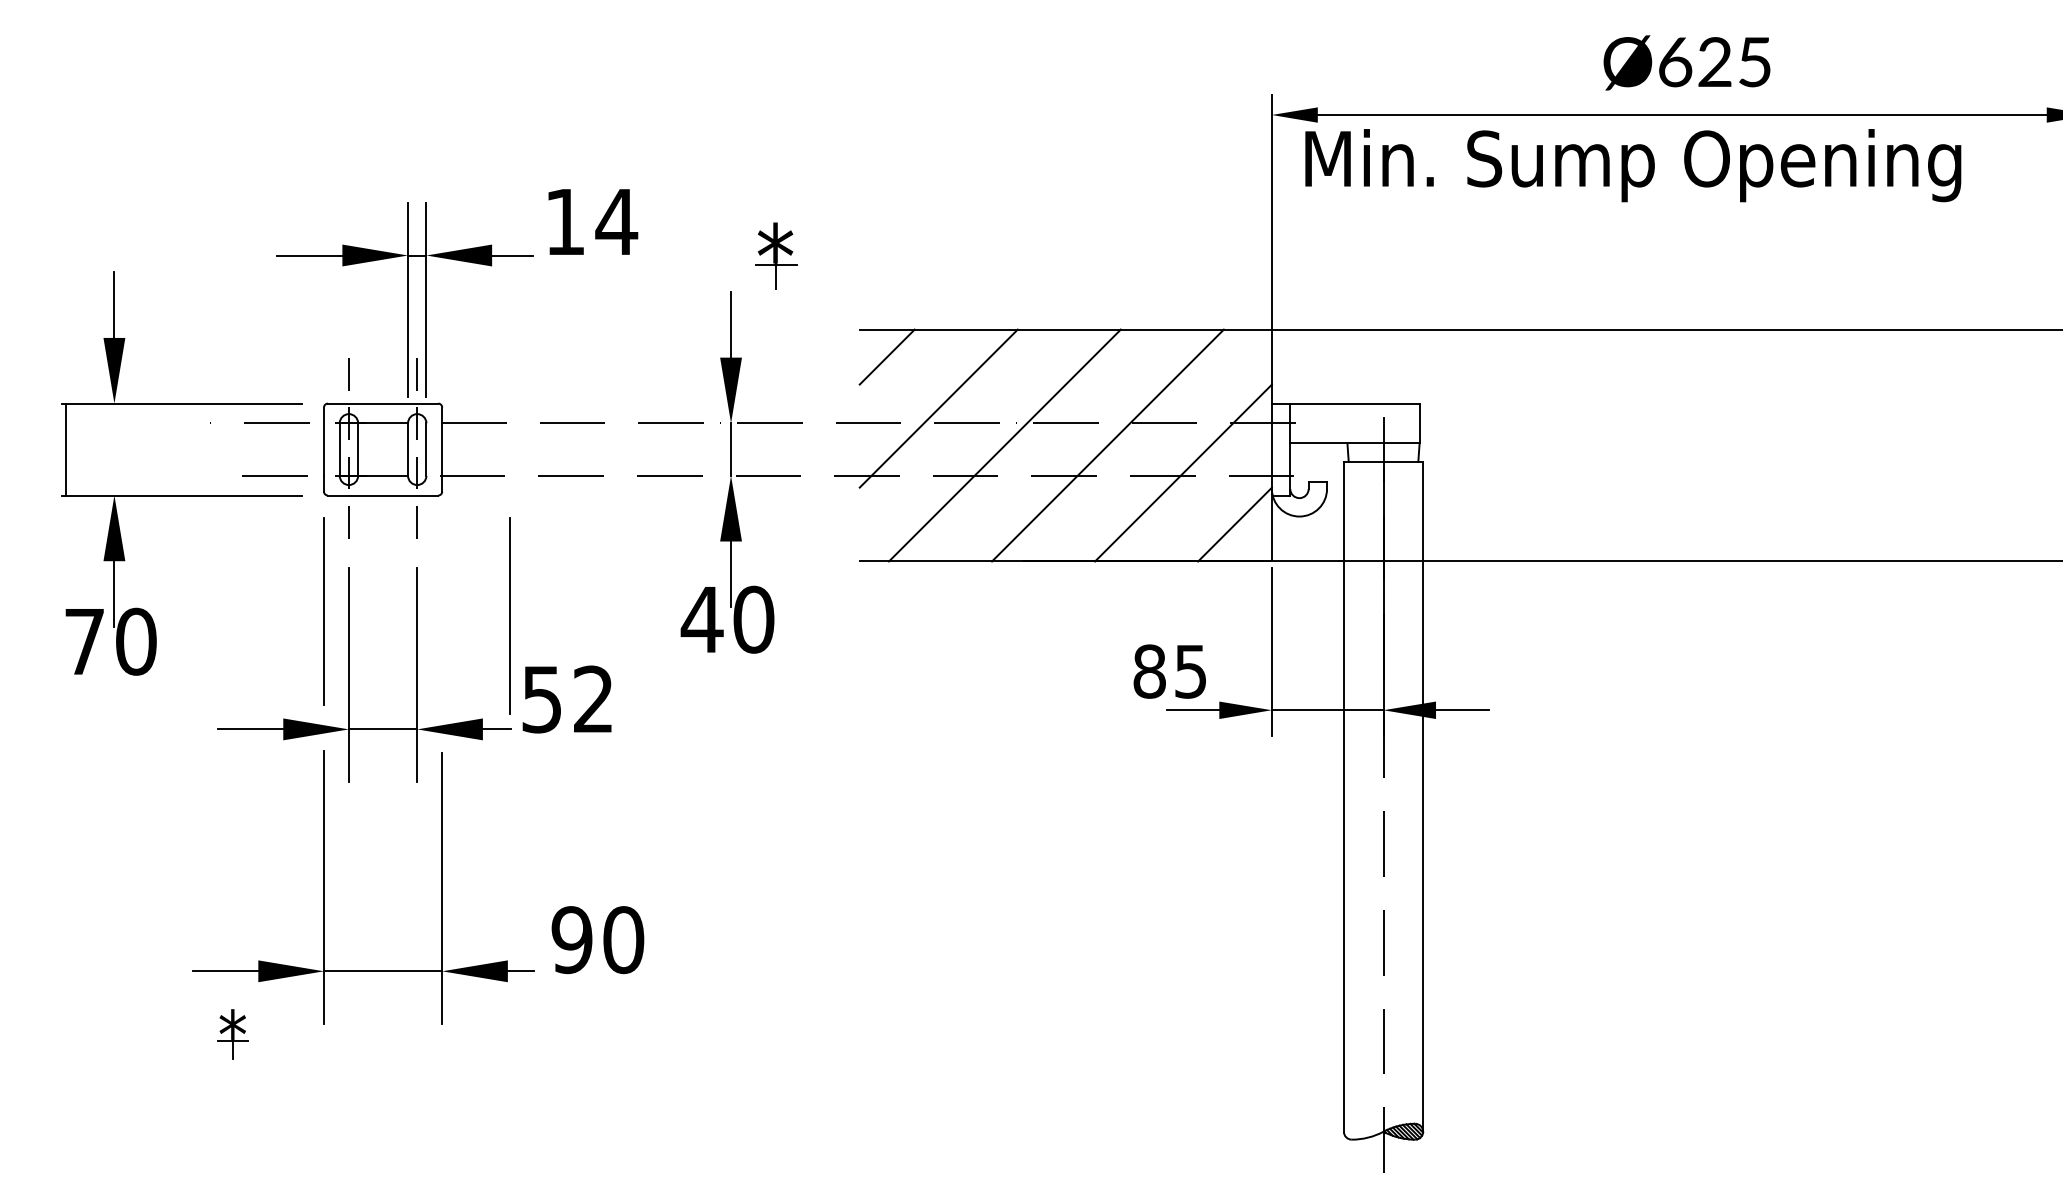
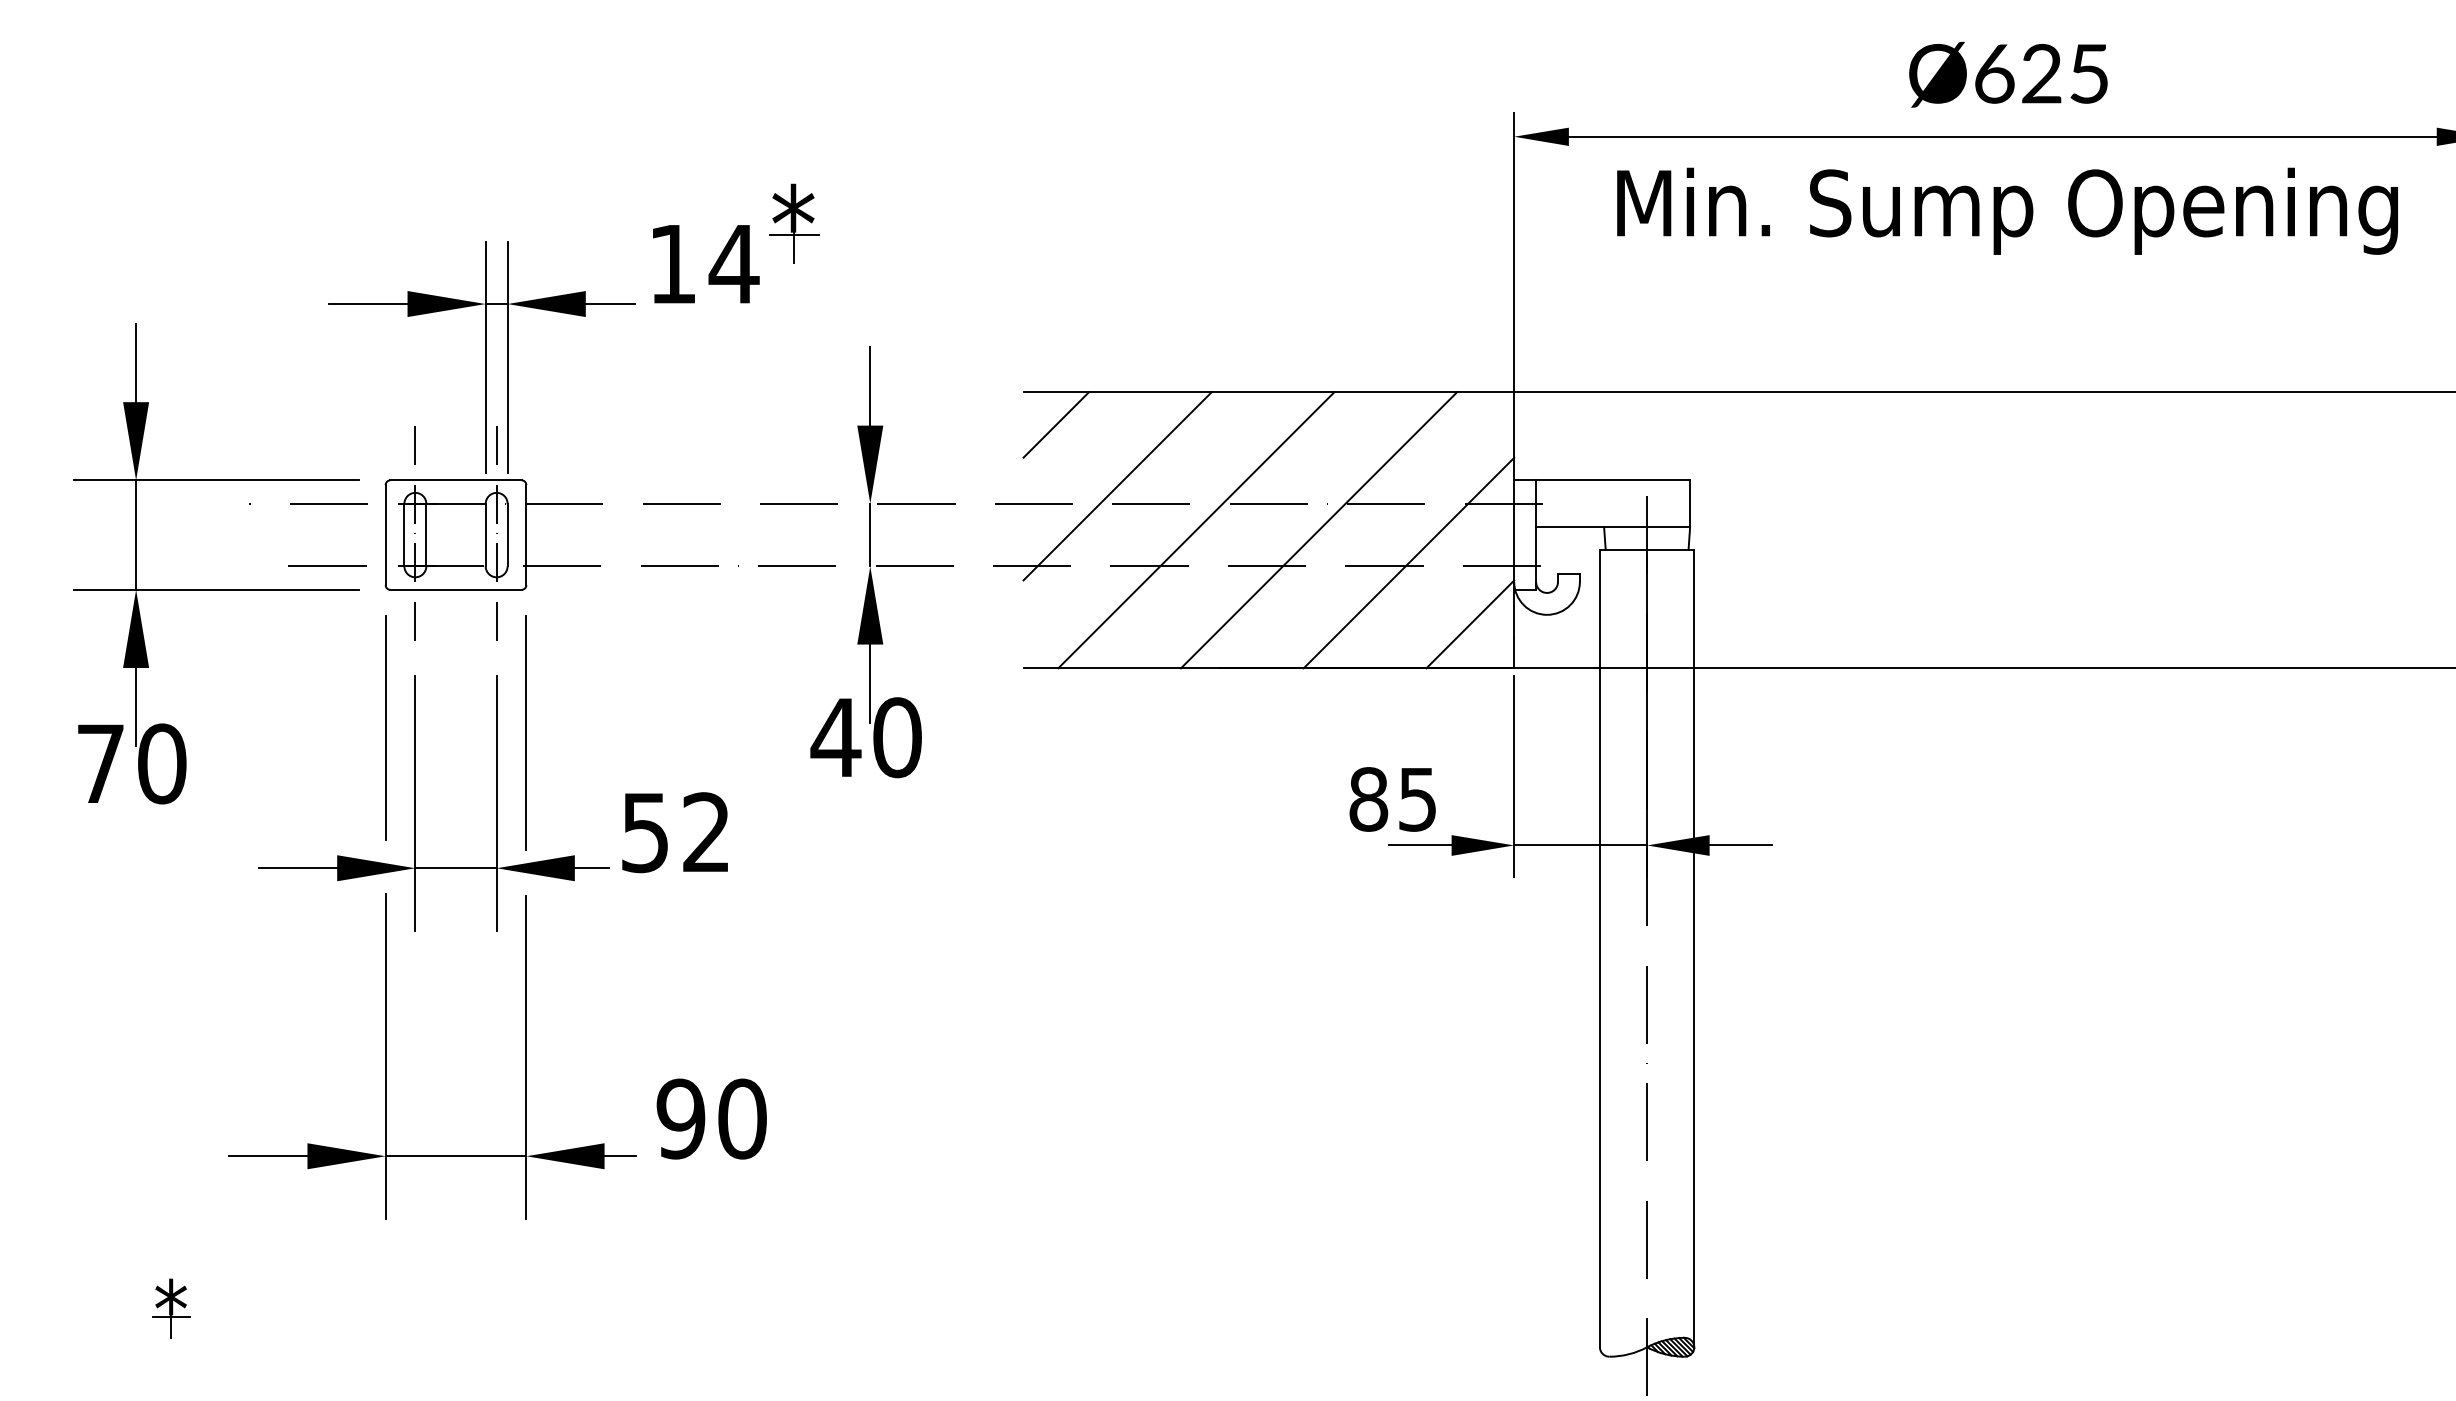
text: (1633, 165) -> (2007, 211), moved
part: (776, 255) -> (794, 223), moved
line: (66, 449) -> (136, 535), moved
line: (509, 615) -> (525, 732), moved
part: (232, 1034) -> (170, 1308), moved

